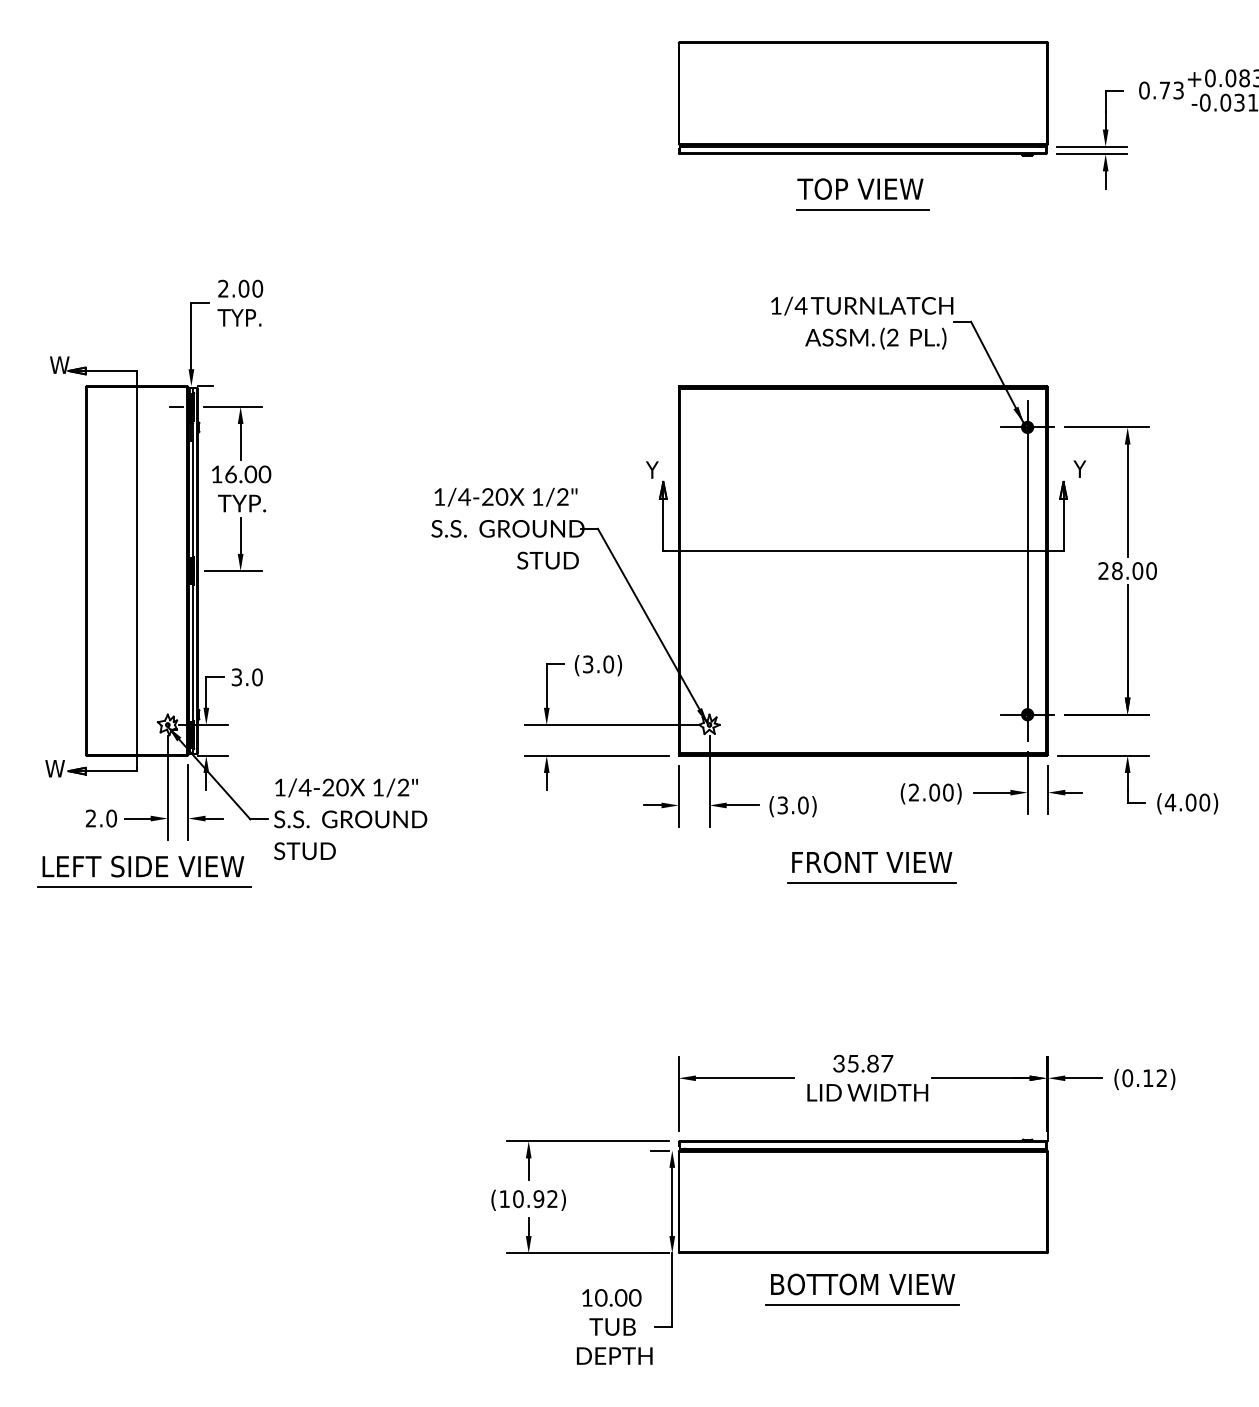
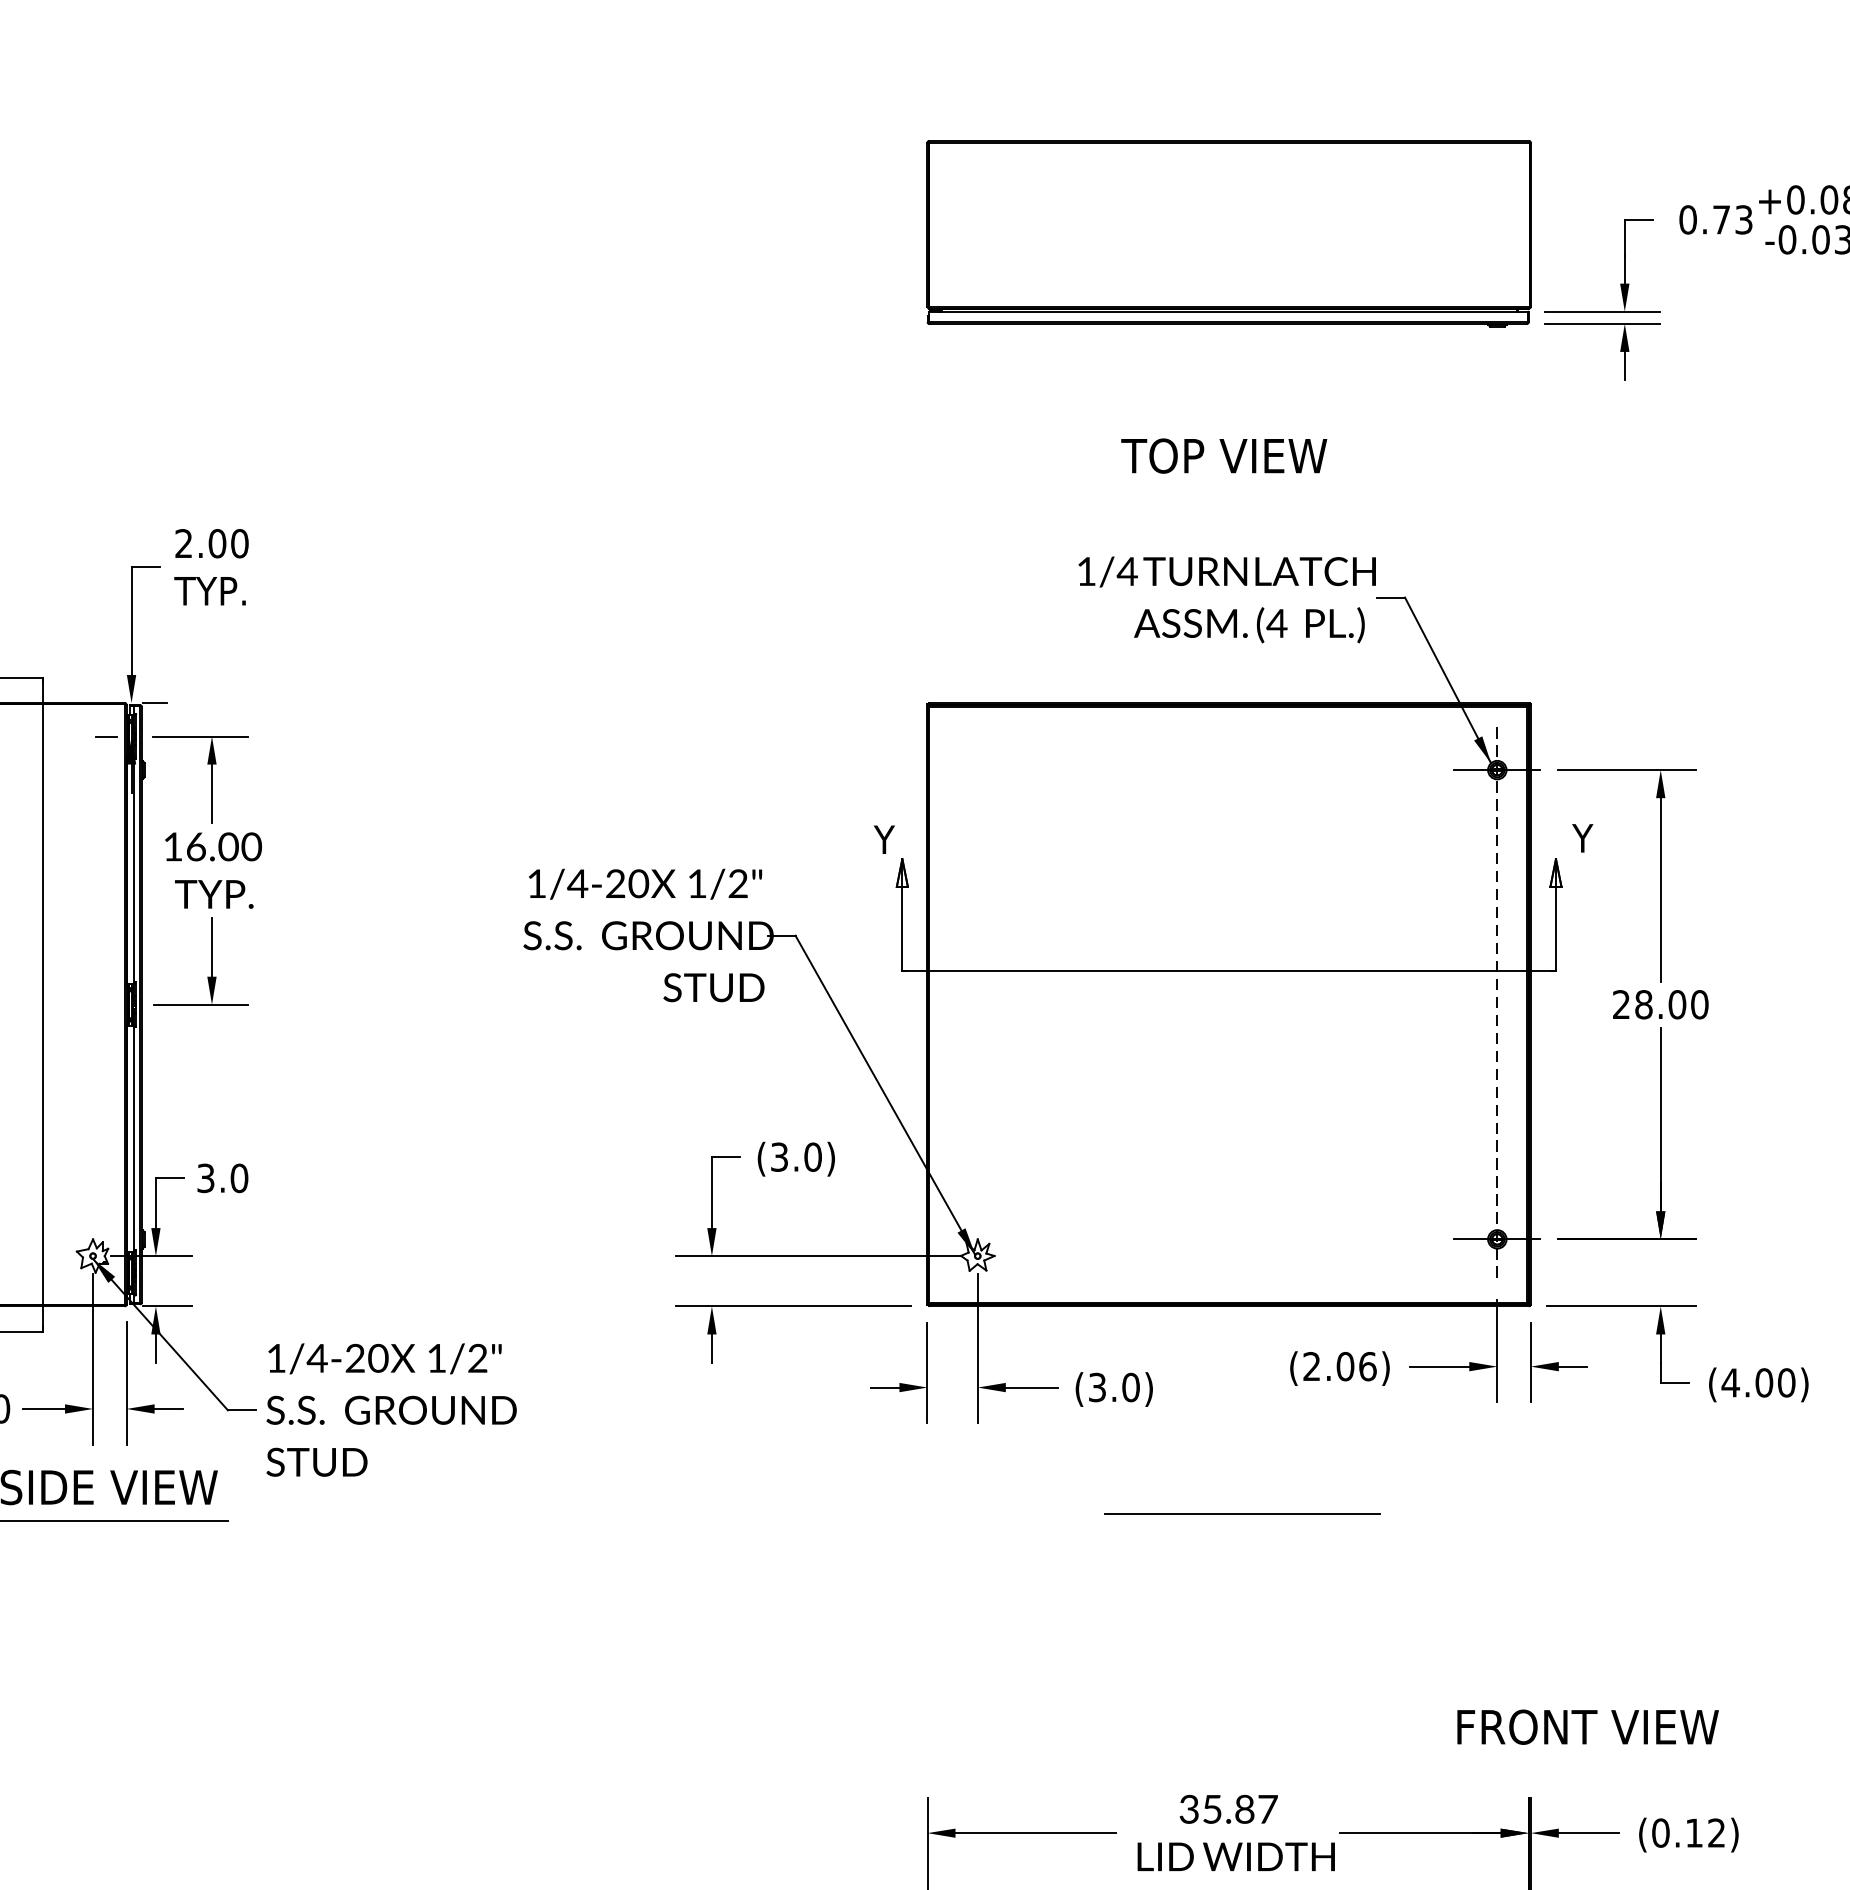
text: (860, 188) -> (1224, 455), moved
line: (863, 209) -> (1229, 414), removed
text: (892, 337) -> (1276, 623), (2 -> (4
line: (1027, 571) -> (1497, 1005), solid -> dashed
text: (948, 792) -> (1368, 1366), (2.00) -> (2.06)
text: (872, 862) -> (1588, 1727), moved

